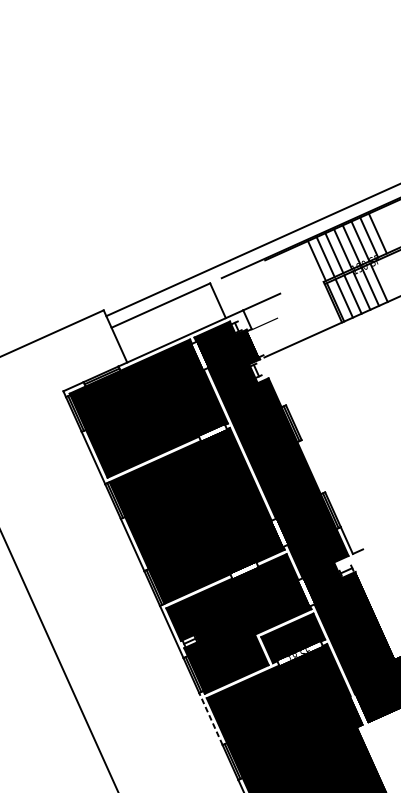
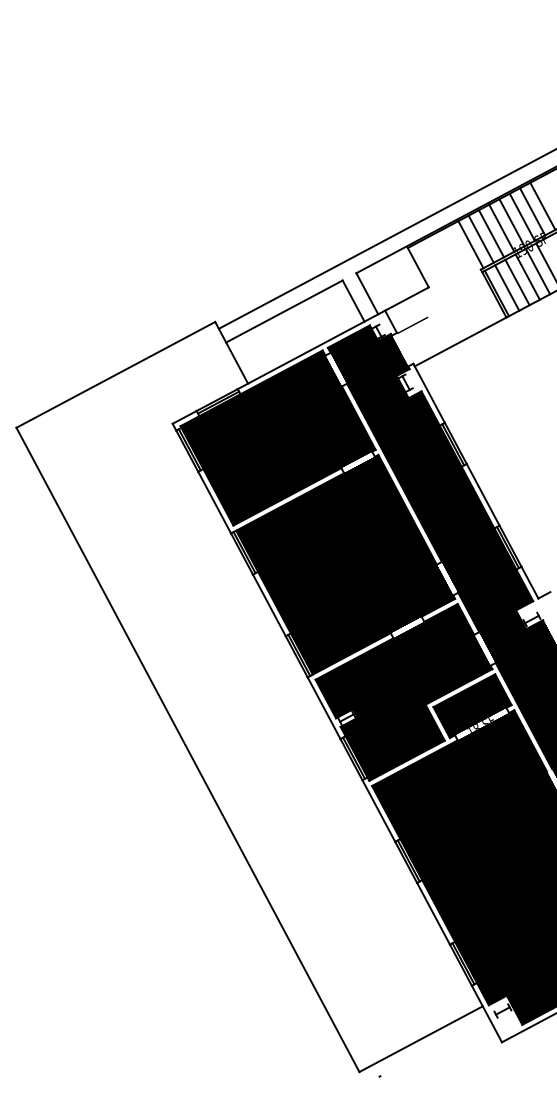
line: (272, 276) -> (417, 267), added
line: (229, 295) -> (367, 293), added
line: (274, 379) -> (428, 392), added
line: (312, 465) -> (482, 494), added
line: (210, 719) -> (378, 811), dashed -> solid

